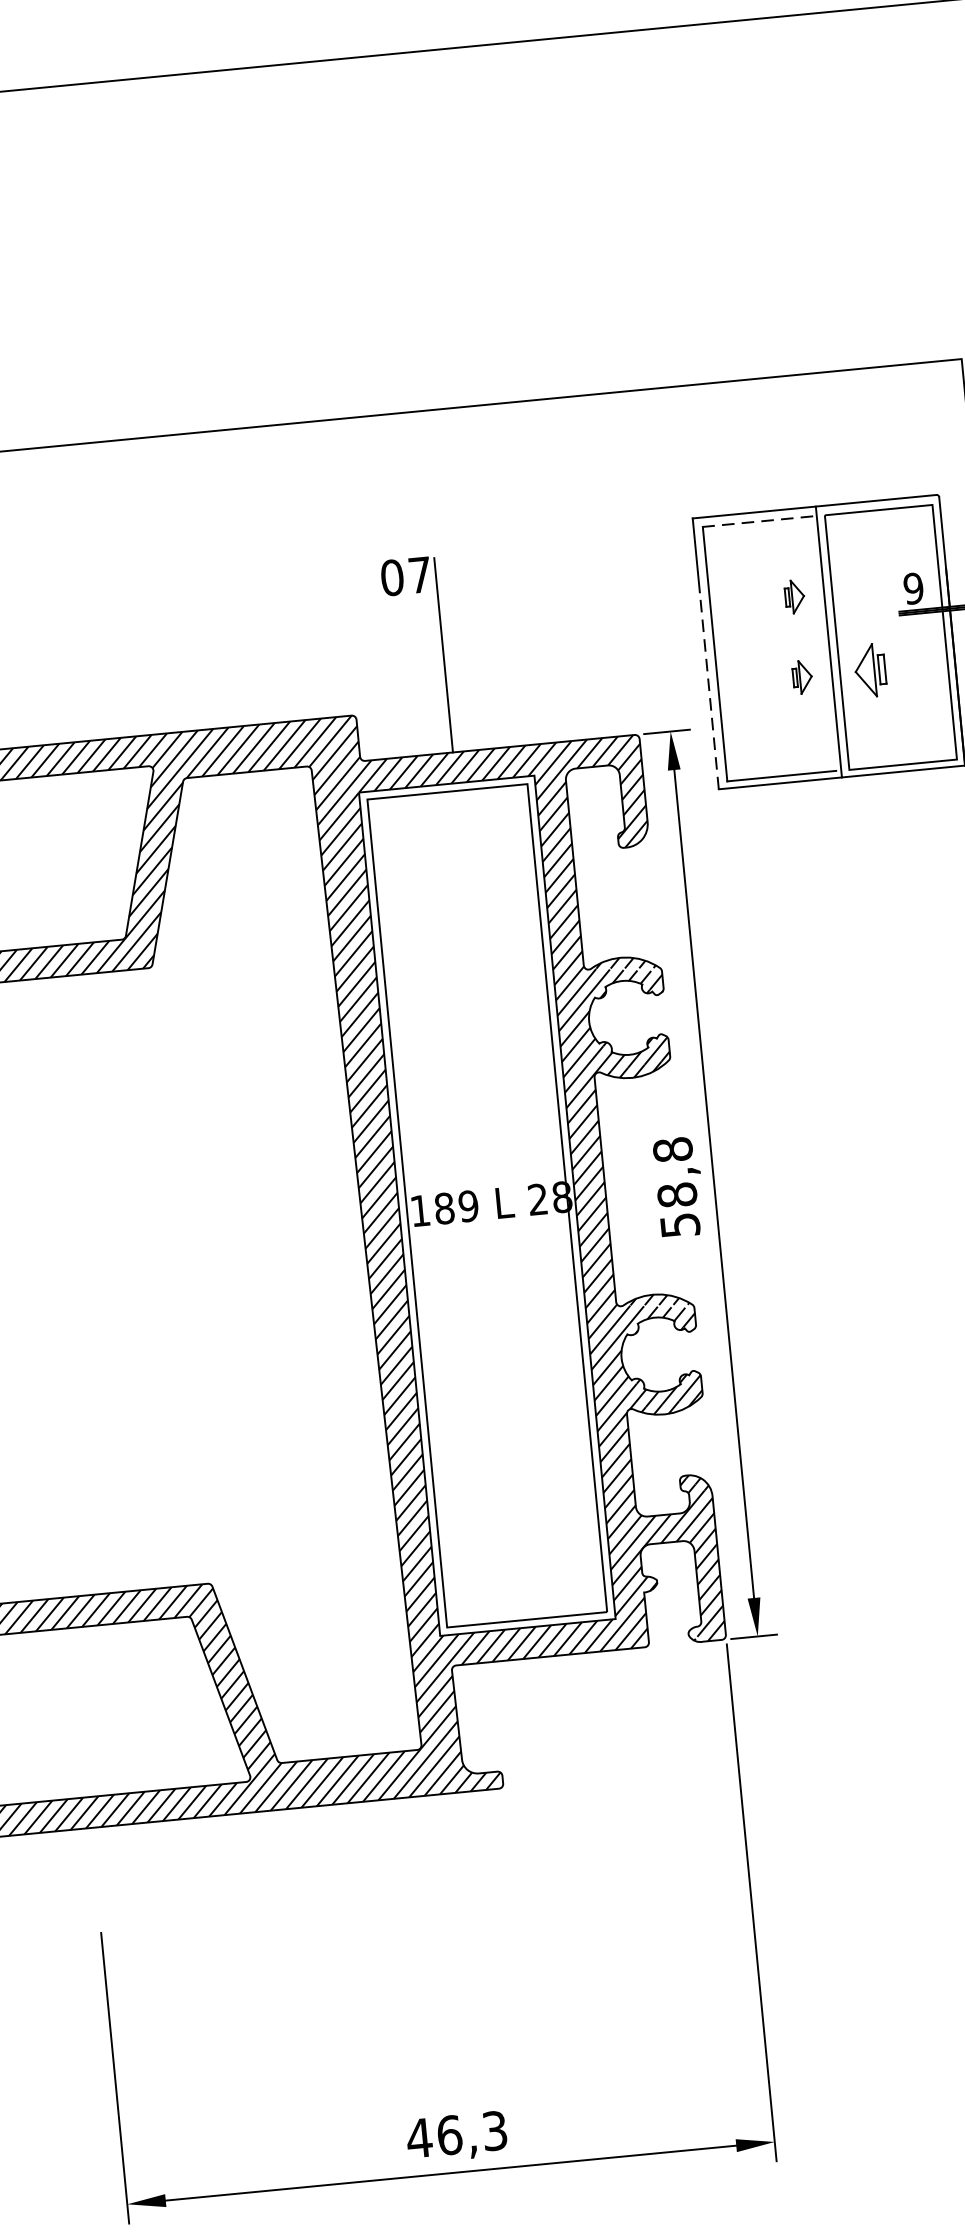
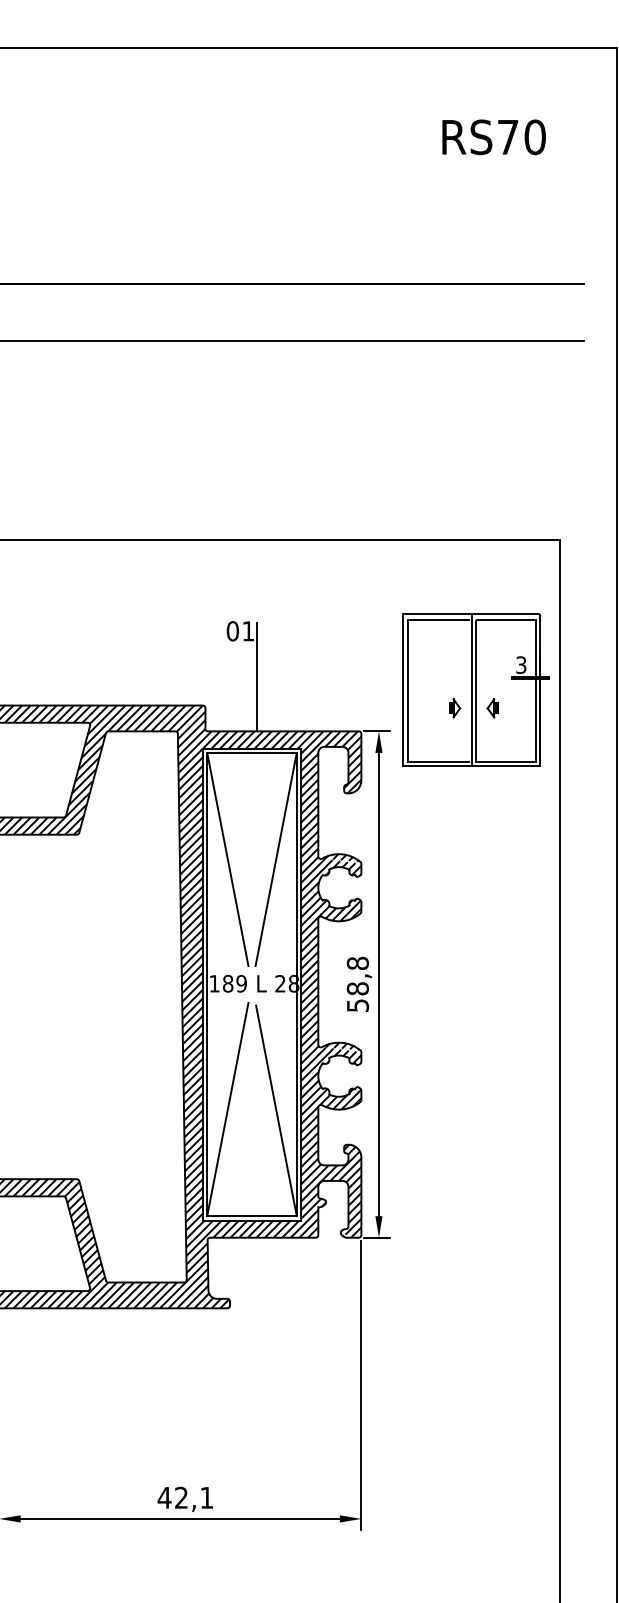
line: (757, 521) -> (438, 619), dashed -> solid
text: (420, 575) -> (248, 631), 07 -> 01
text: (913, 587) -> (521, 664), 9 -> 3
part: (795, 597) -> (455, 663), removed
part: (869, 671) -> (492, 708), size x0.62
line: (709, 690) -> (402, 710), dashed -> solid
line: (507, 978) -> (275, 859), added
line: (421, 986) -> (227, 859), added
line: (552, 1426) -> (276, 1110), added
line: (464, 1433) -> (227, 1109), added
text: (472, 2132) -> (194, 1497), 46,3 -> 42,1

